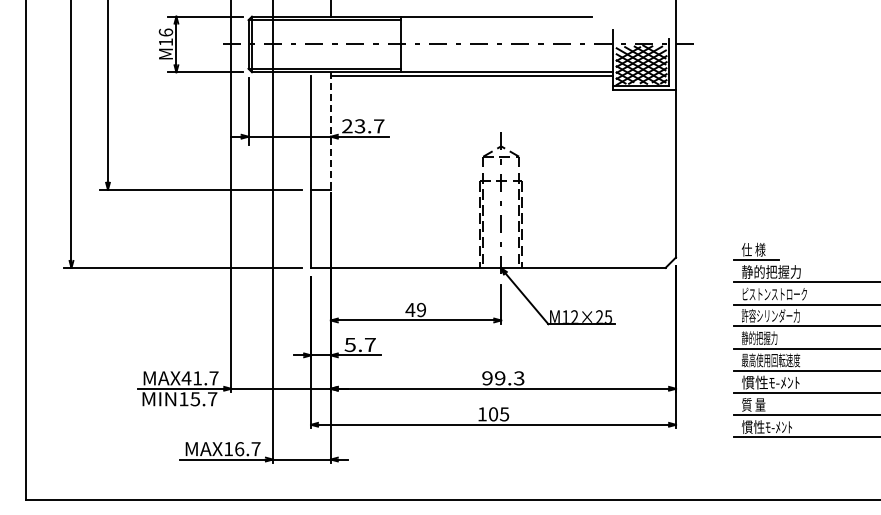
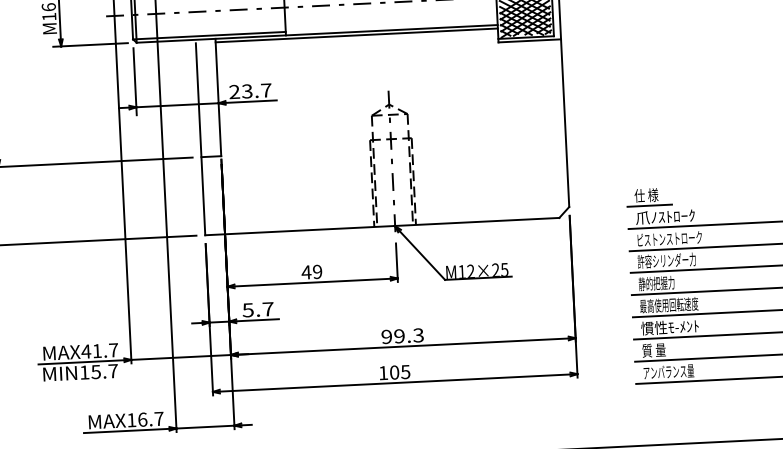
line: (330, 131) -> (217, 98), dashed -> solid
text: (771, 271) -> (665, 216), 静的把握力 -> 爪ﾉｽﾄﾛｰｸ
text: (766, 426) -> (667, 371), 慣性ﾓ-ﾒﾝﾄ -> アンバランス量

